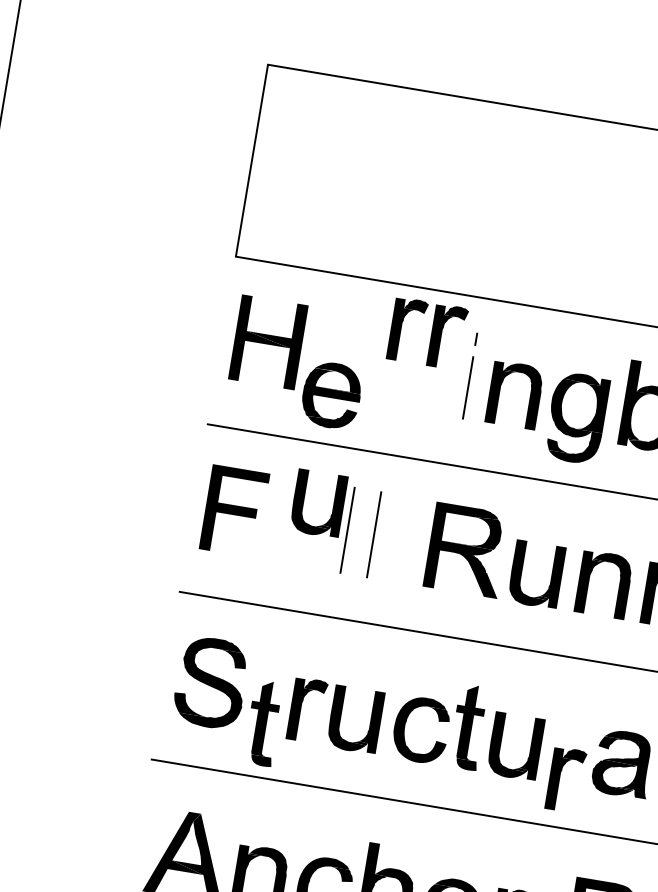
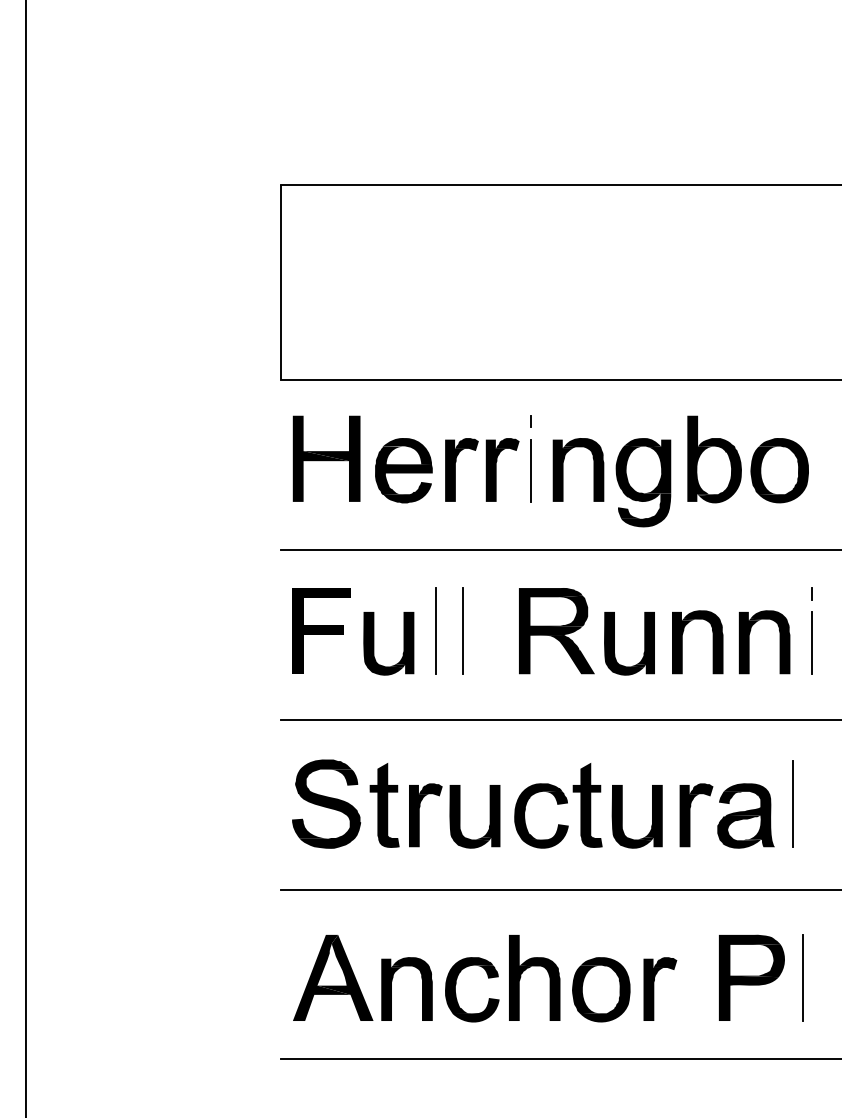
part: (427, 333) -> (482, 469), moved
part: (331, 395) -> (403, 470), moved
part: (304, 501) -> (374, 643), moved
part: (263, 723) -> (384, 805), moved
part: (565, 780) -> (696, 815), moved

